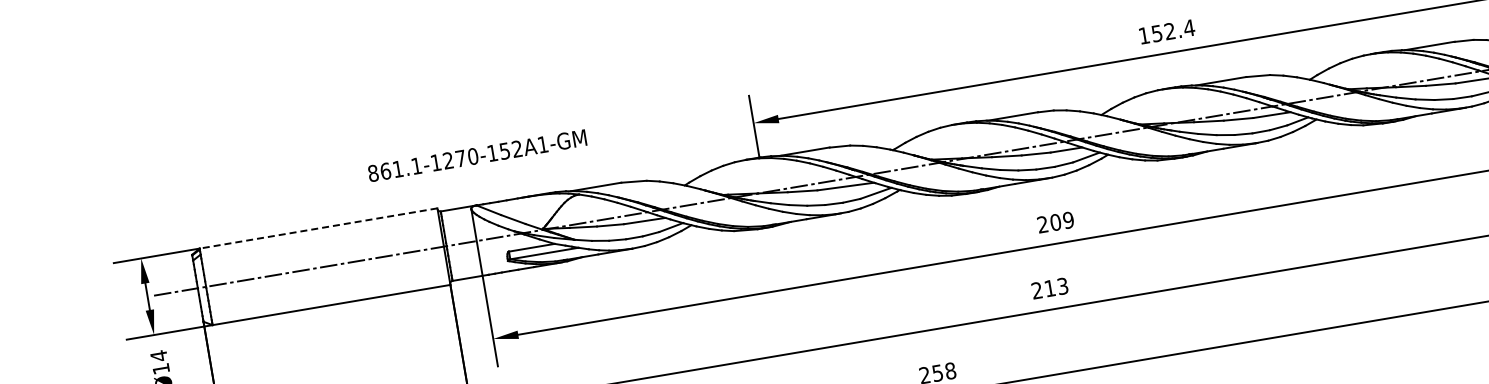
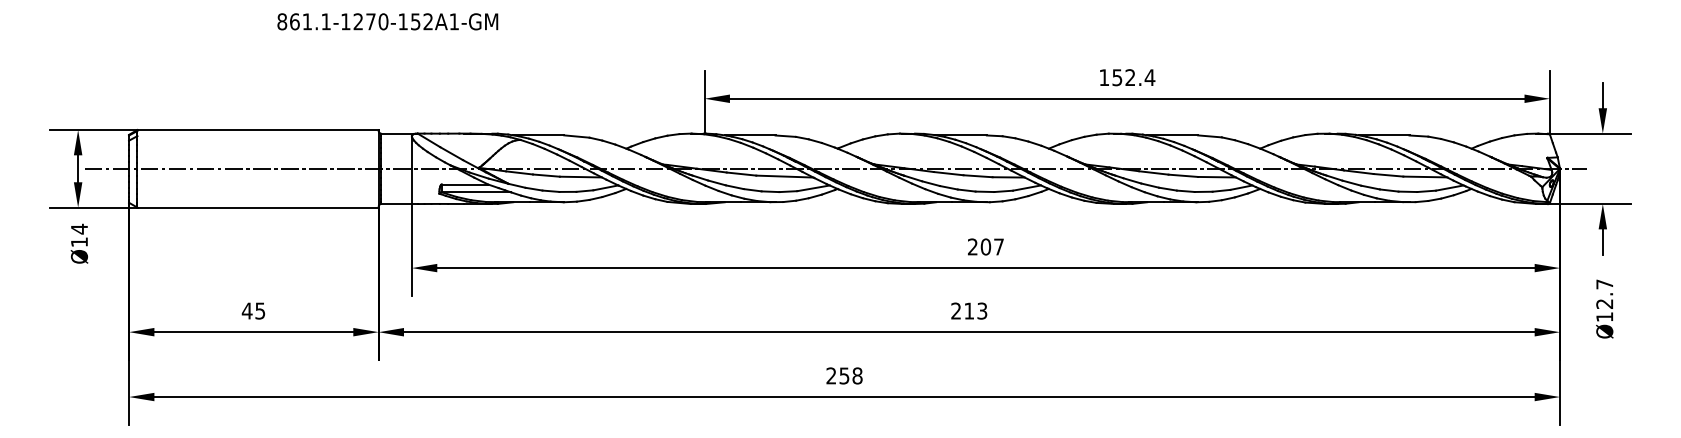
text: (477, 155) -> (387, 21), moved
text: (1068, 219) -> (998, 246), 209 -> 207
line: (318, 227) -> (258, 129), dashed -> solid

